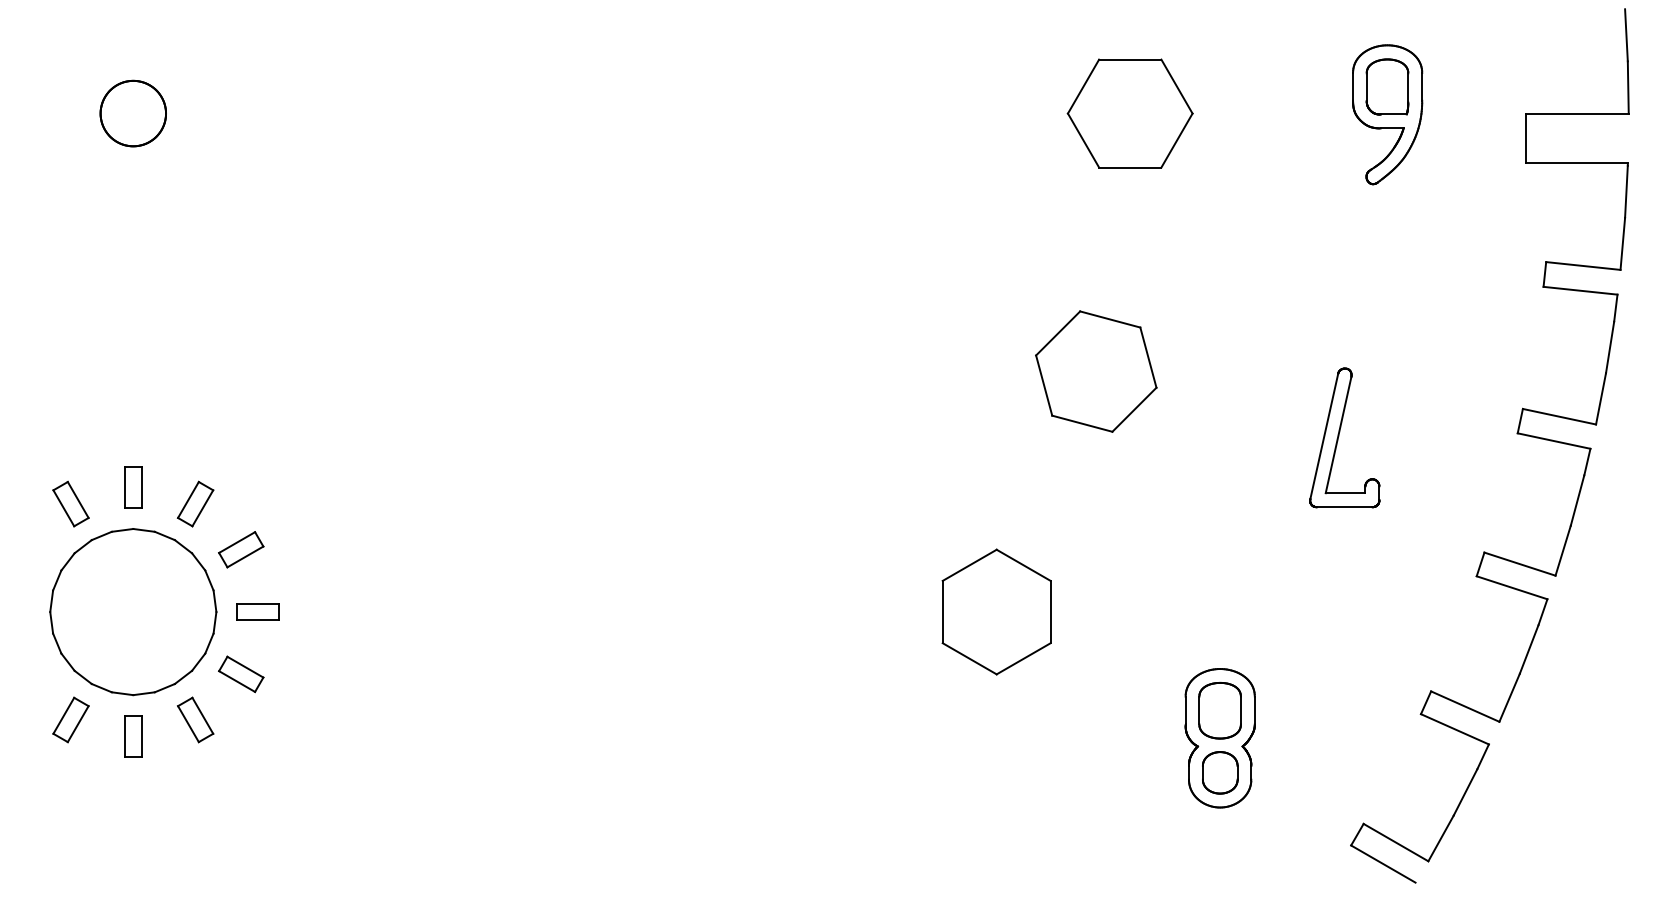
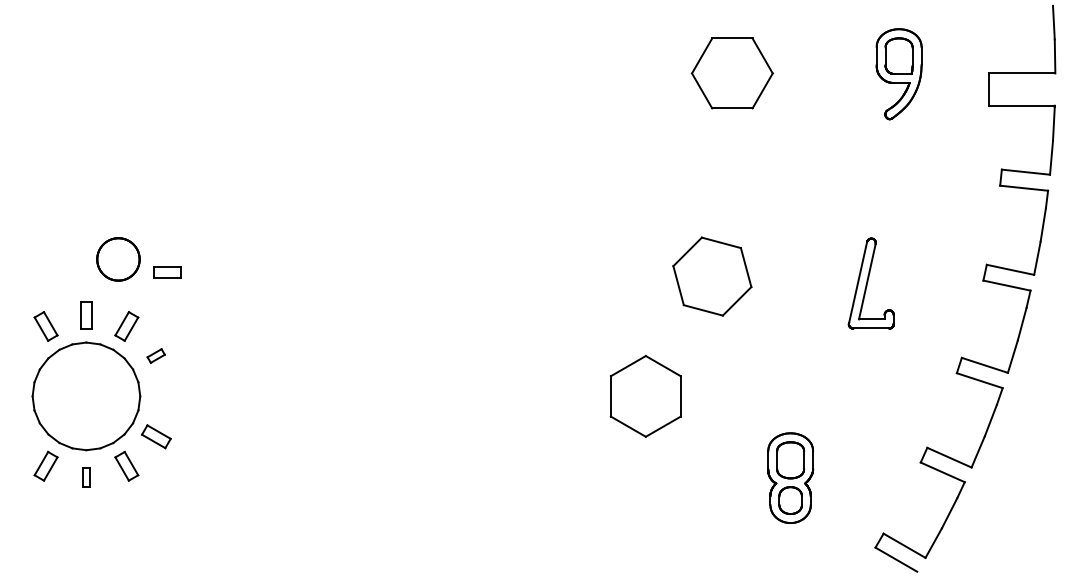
part: (133, 113) -> (118, 259), moved
part: (1096, 371) -> (712, 276), moved
part: (239, 548) -> (155, 355), size x0.6
part: (258, 612) -> (167, 272), moved
part: (133, 737) -> (86, 477), size x0.7

